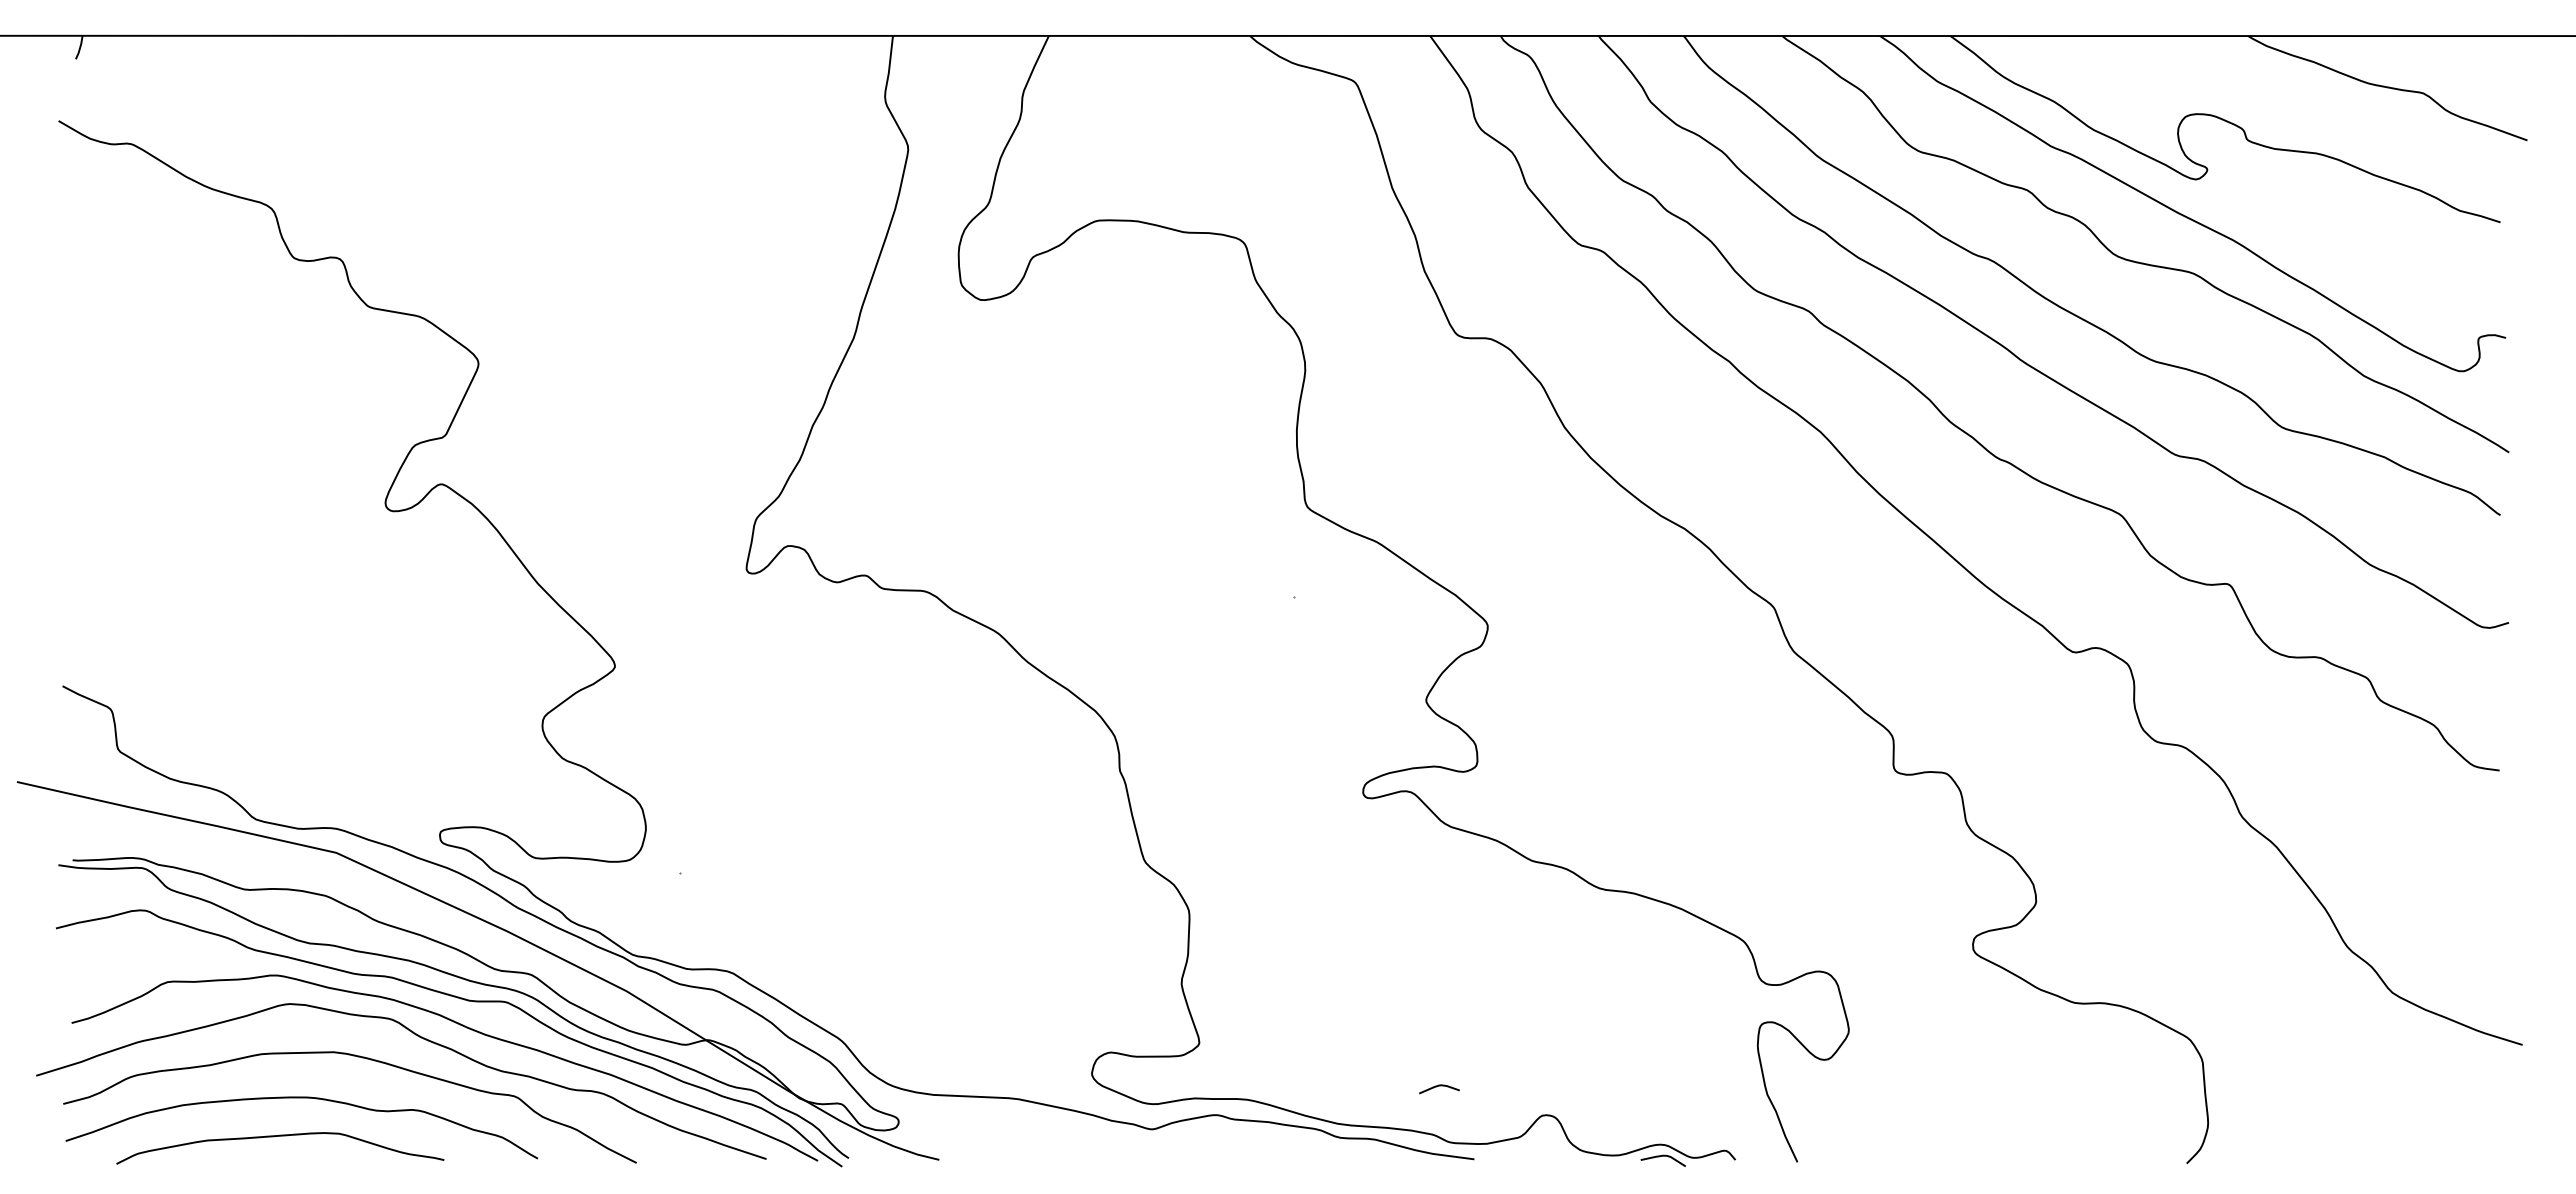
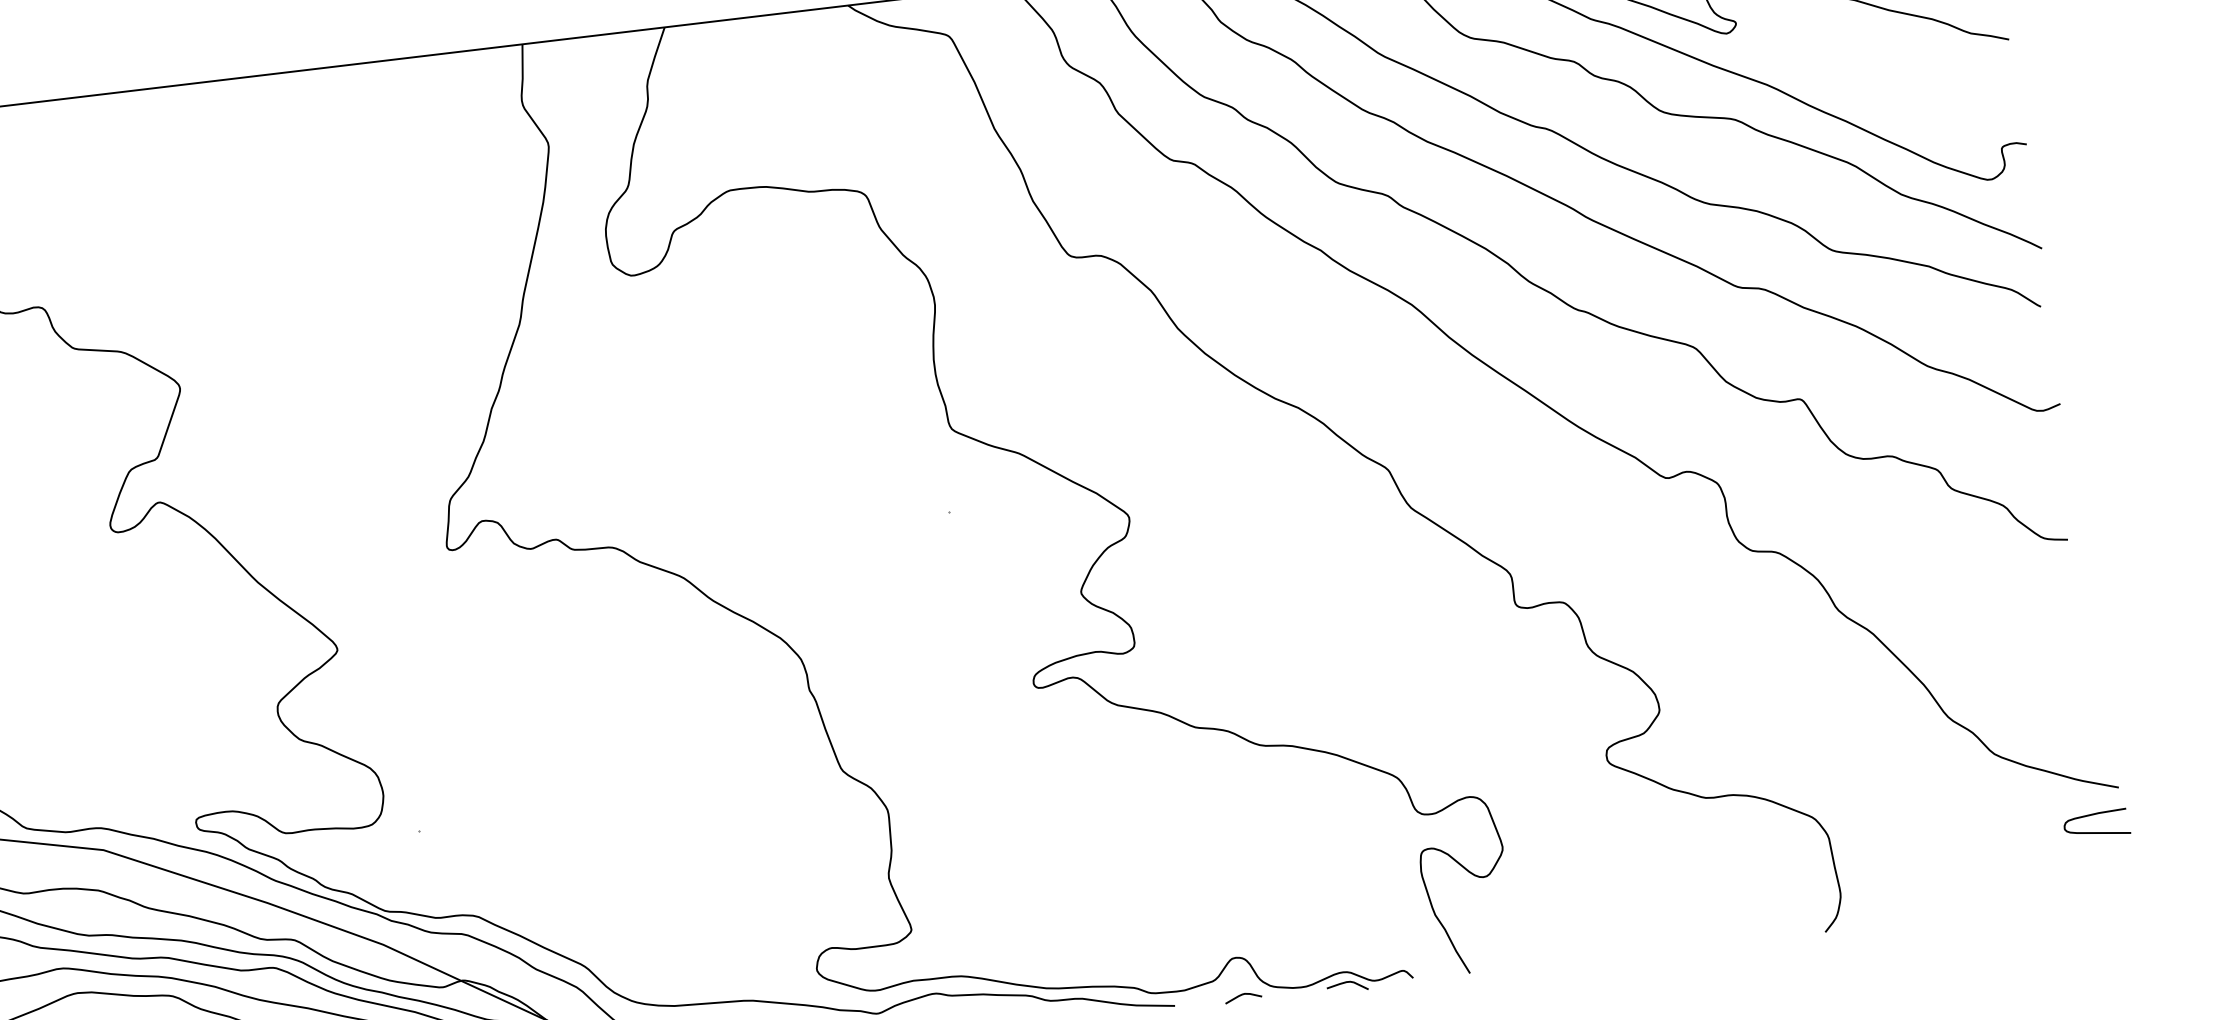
curve: (1439, 1086) -> (1243, 995), moved
curve: (2493, 1090) -> (2097, 832), added

